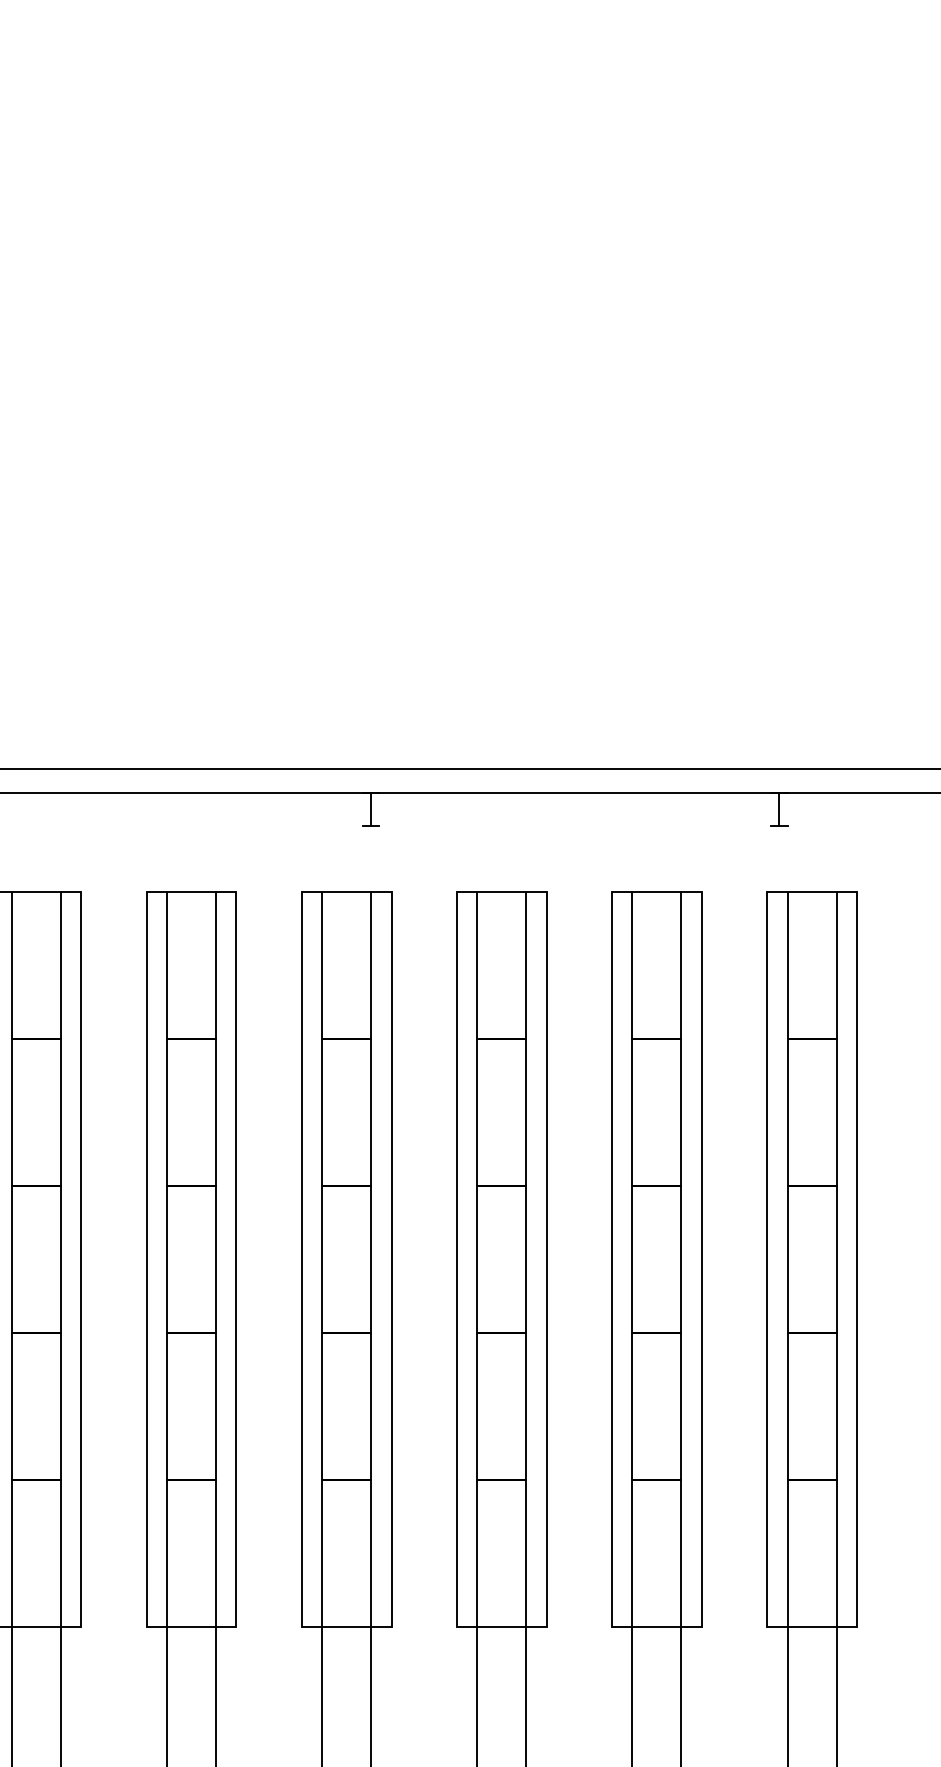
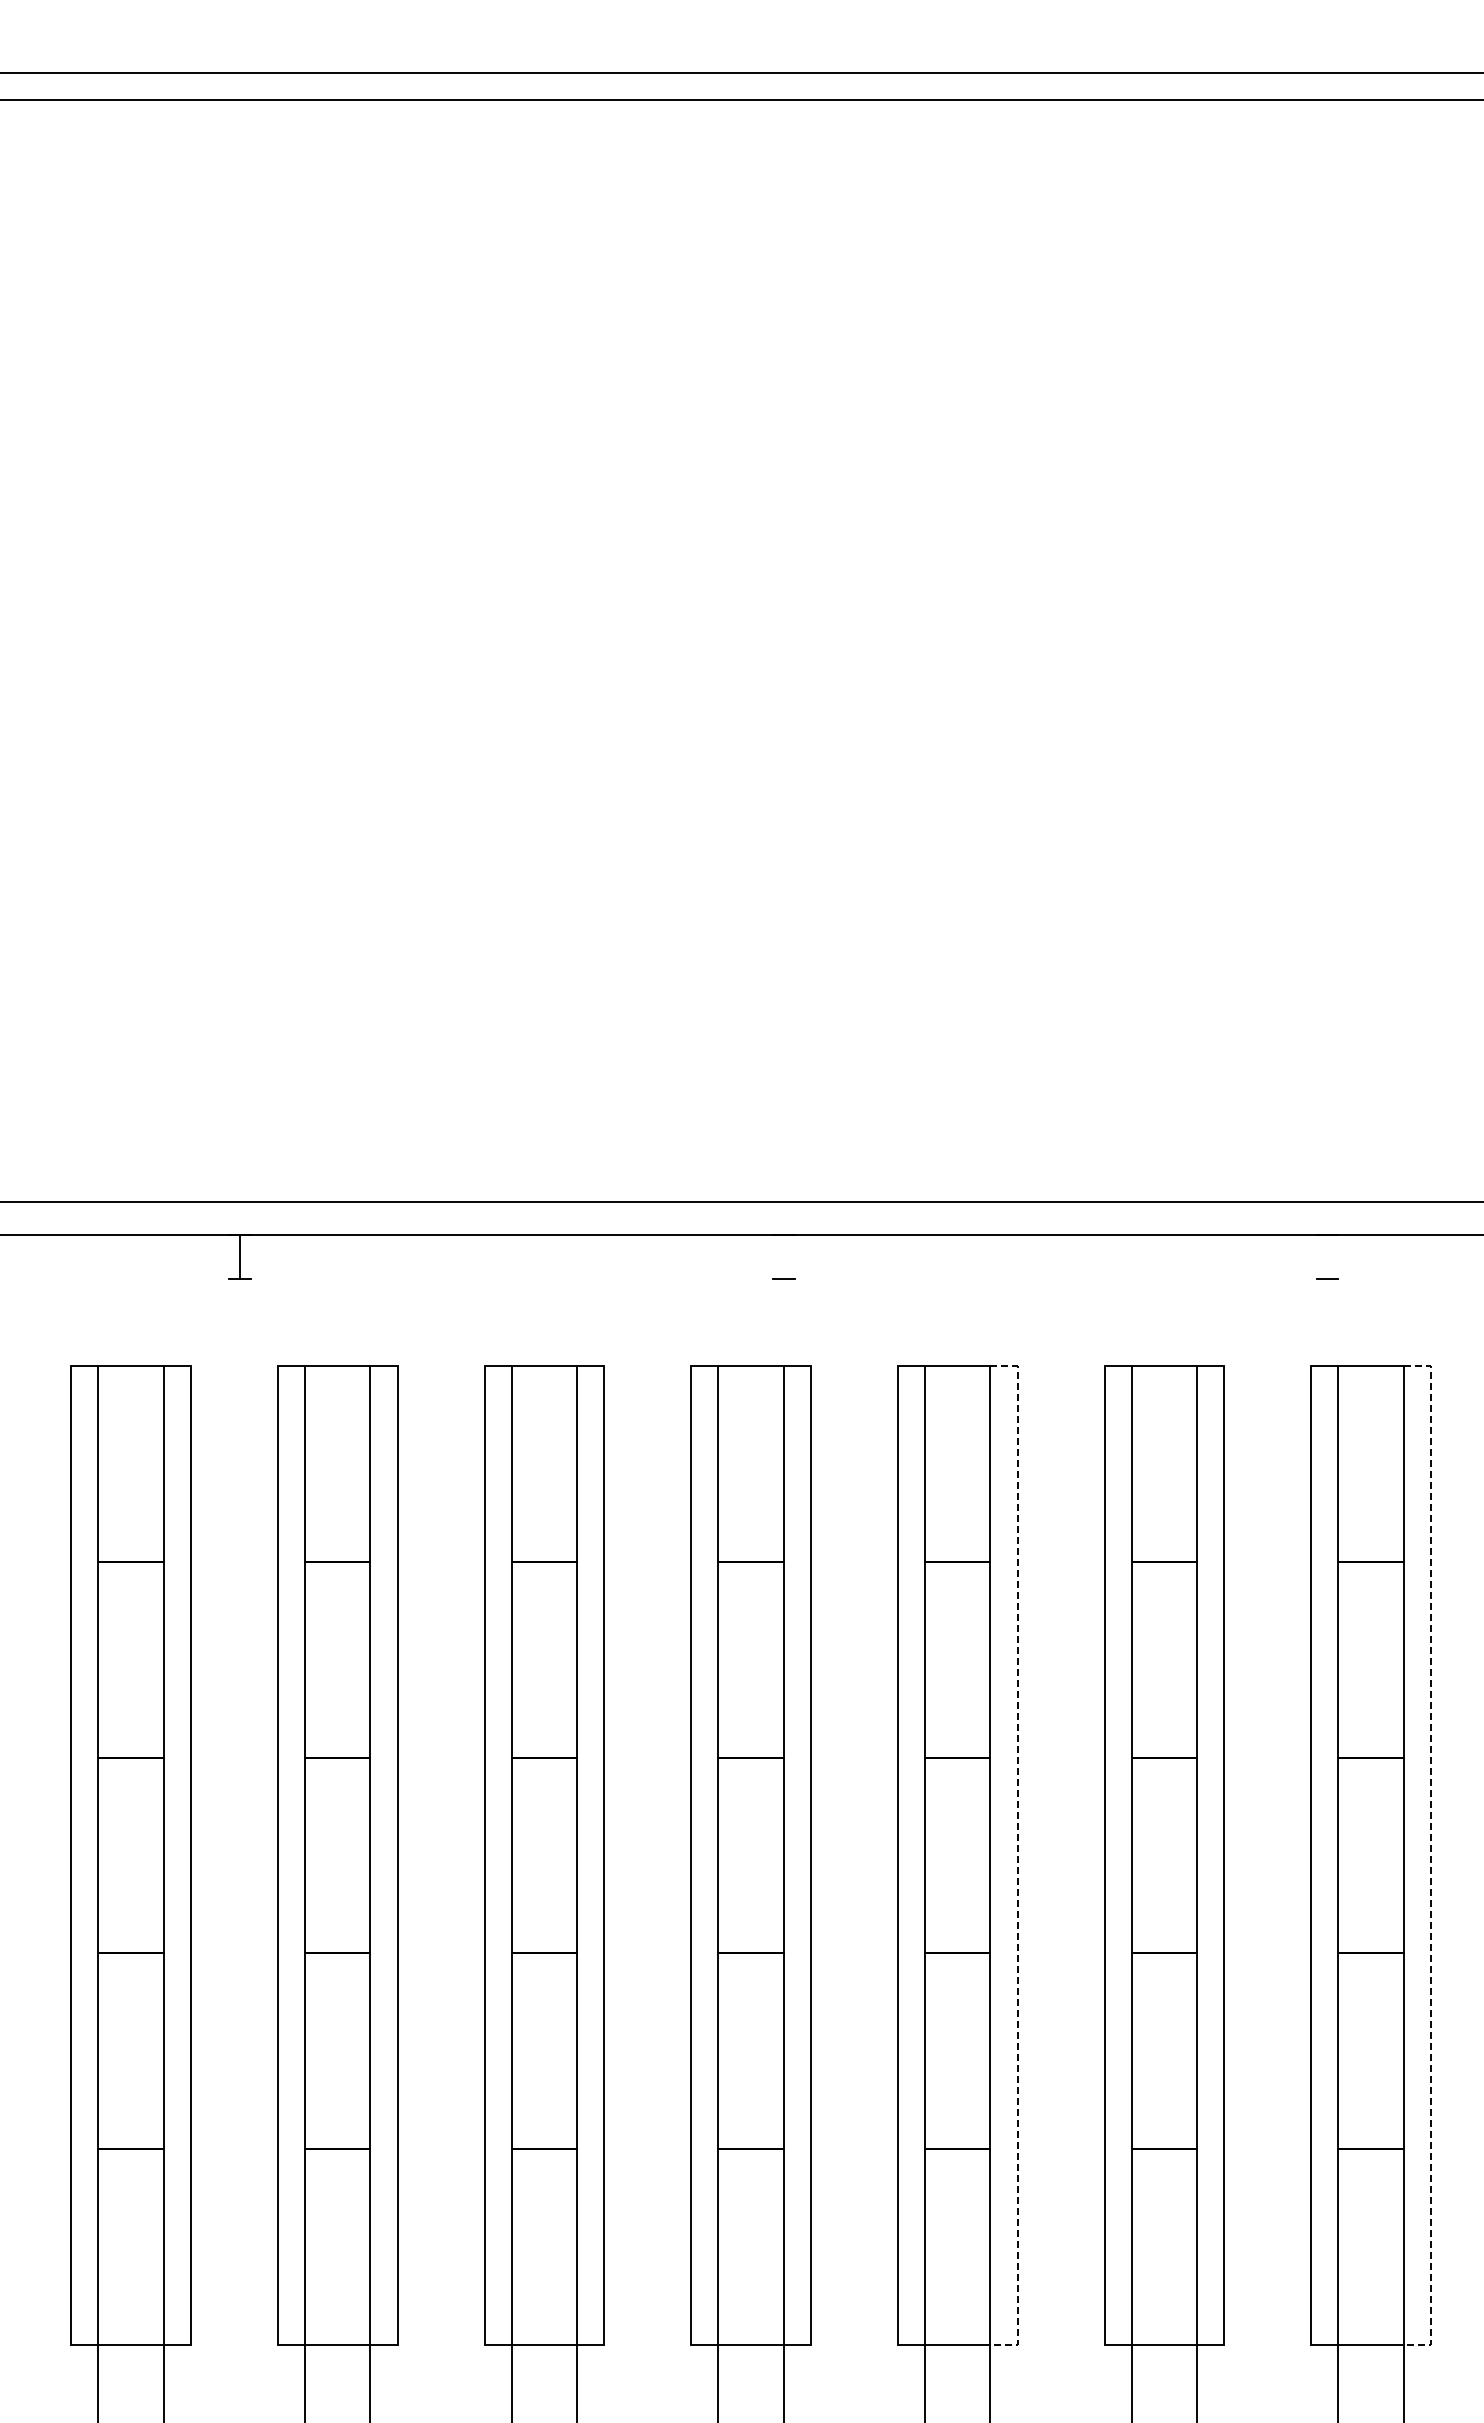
line: (371, 809) -> (783, 1256), removed
line: (779, 809) -> (1327, 1256), removed
line: (546, 1259) -> (1017, 1855), solid -> dashed
line: (856, 1259) -> (1430, 1855), solid -> dashed

